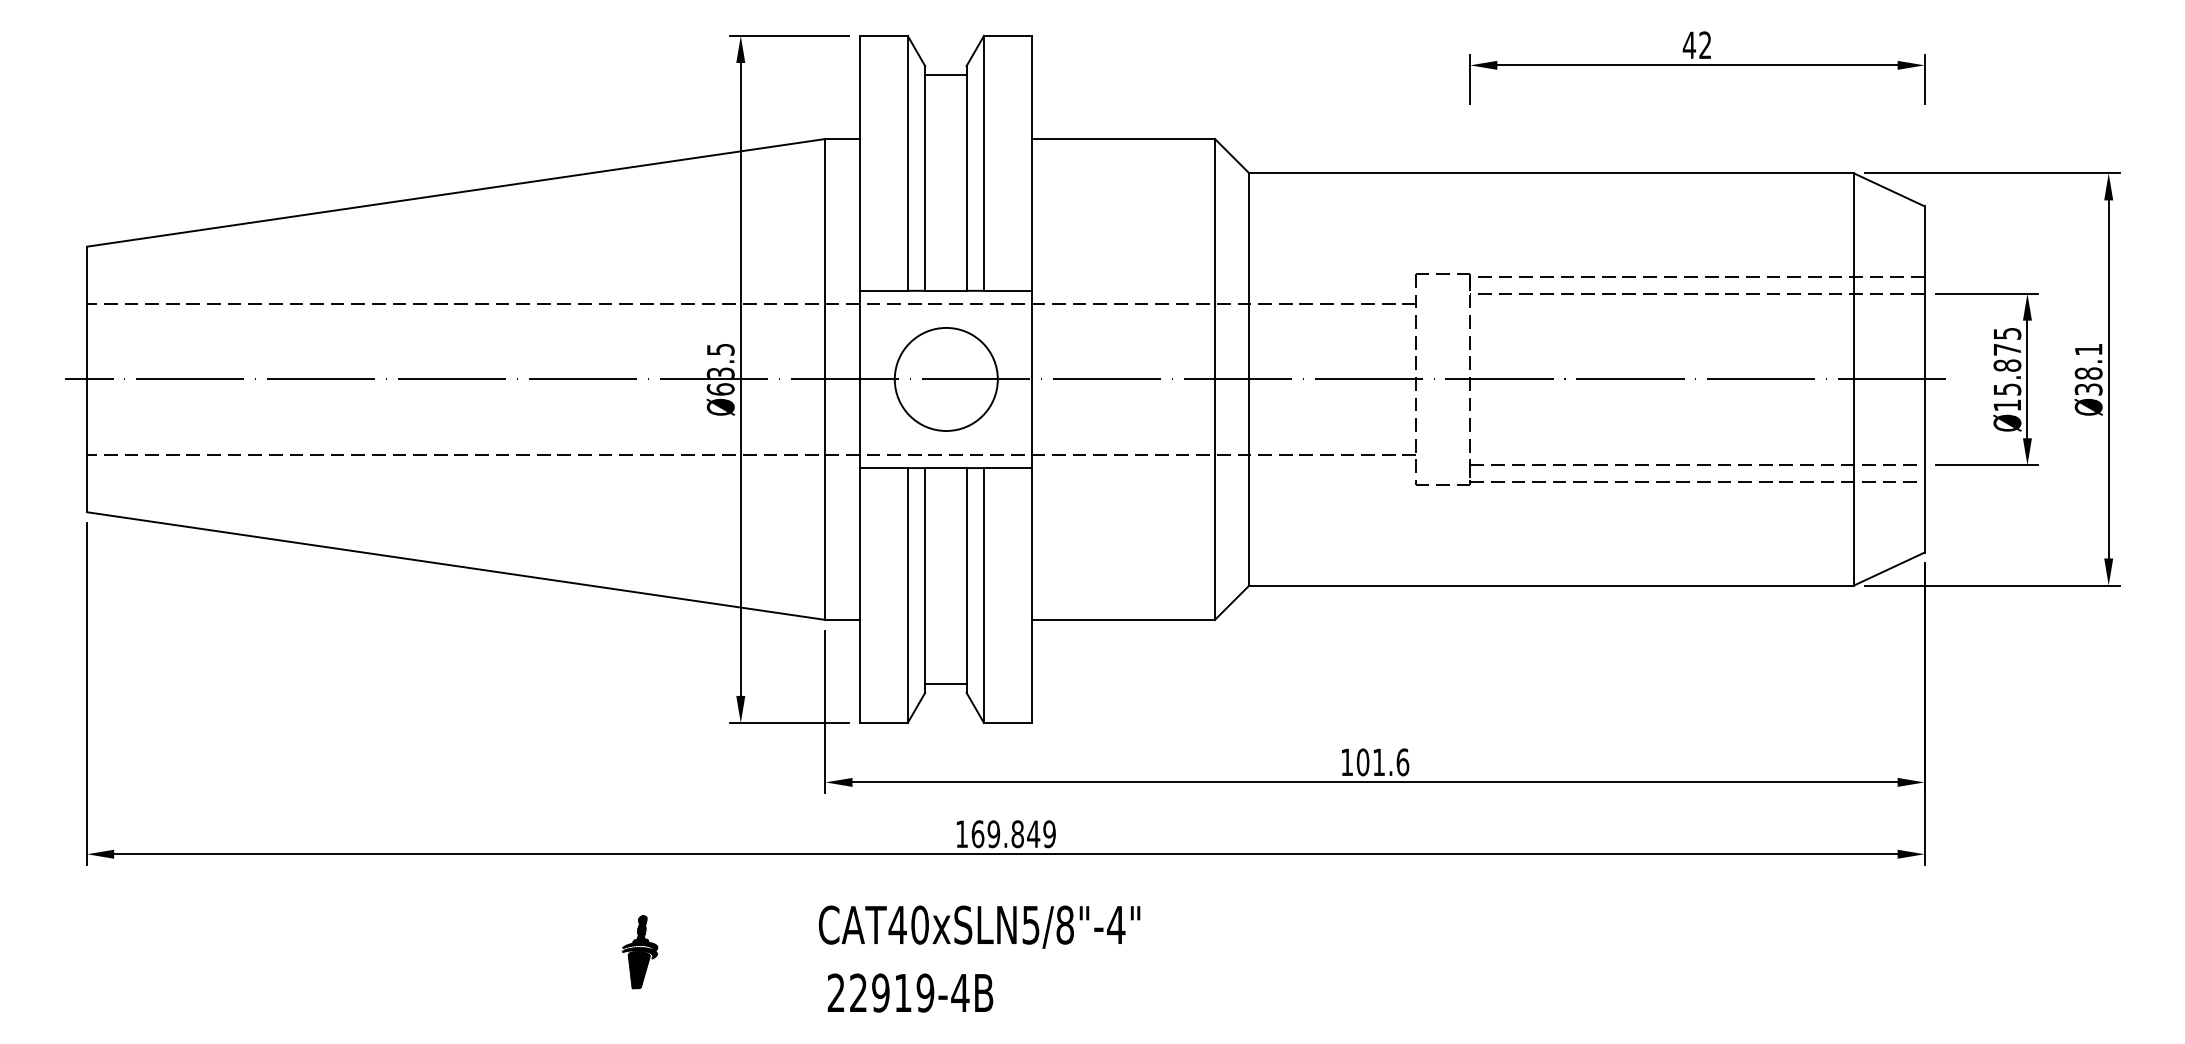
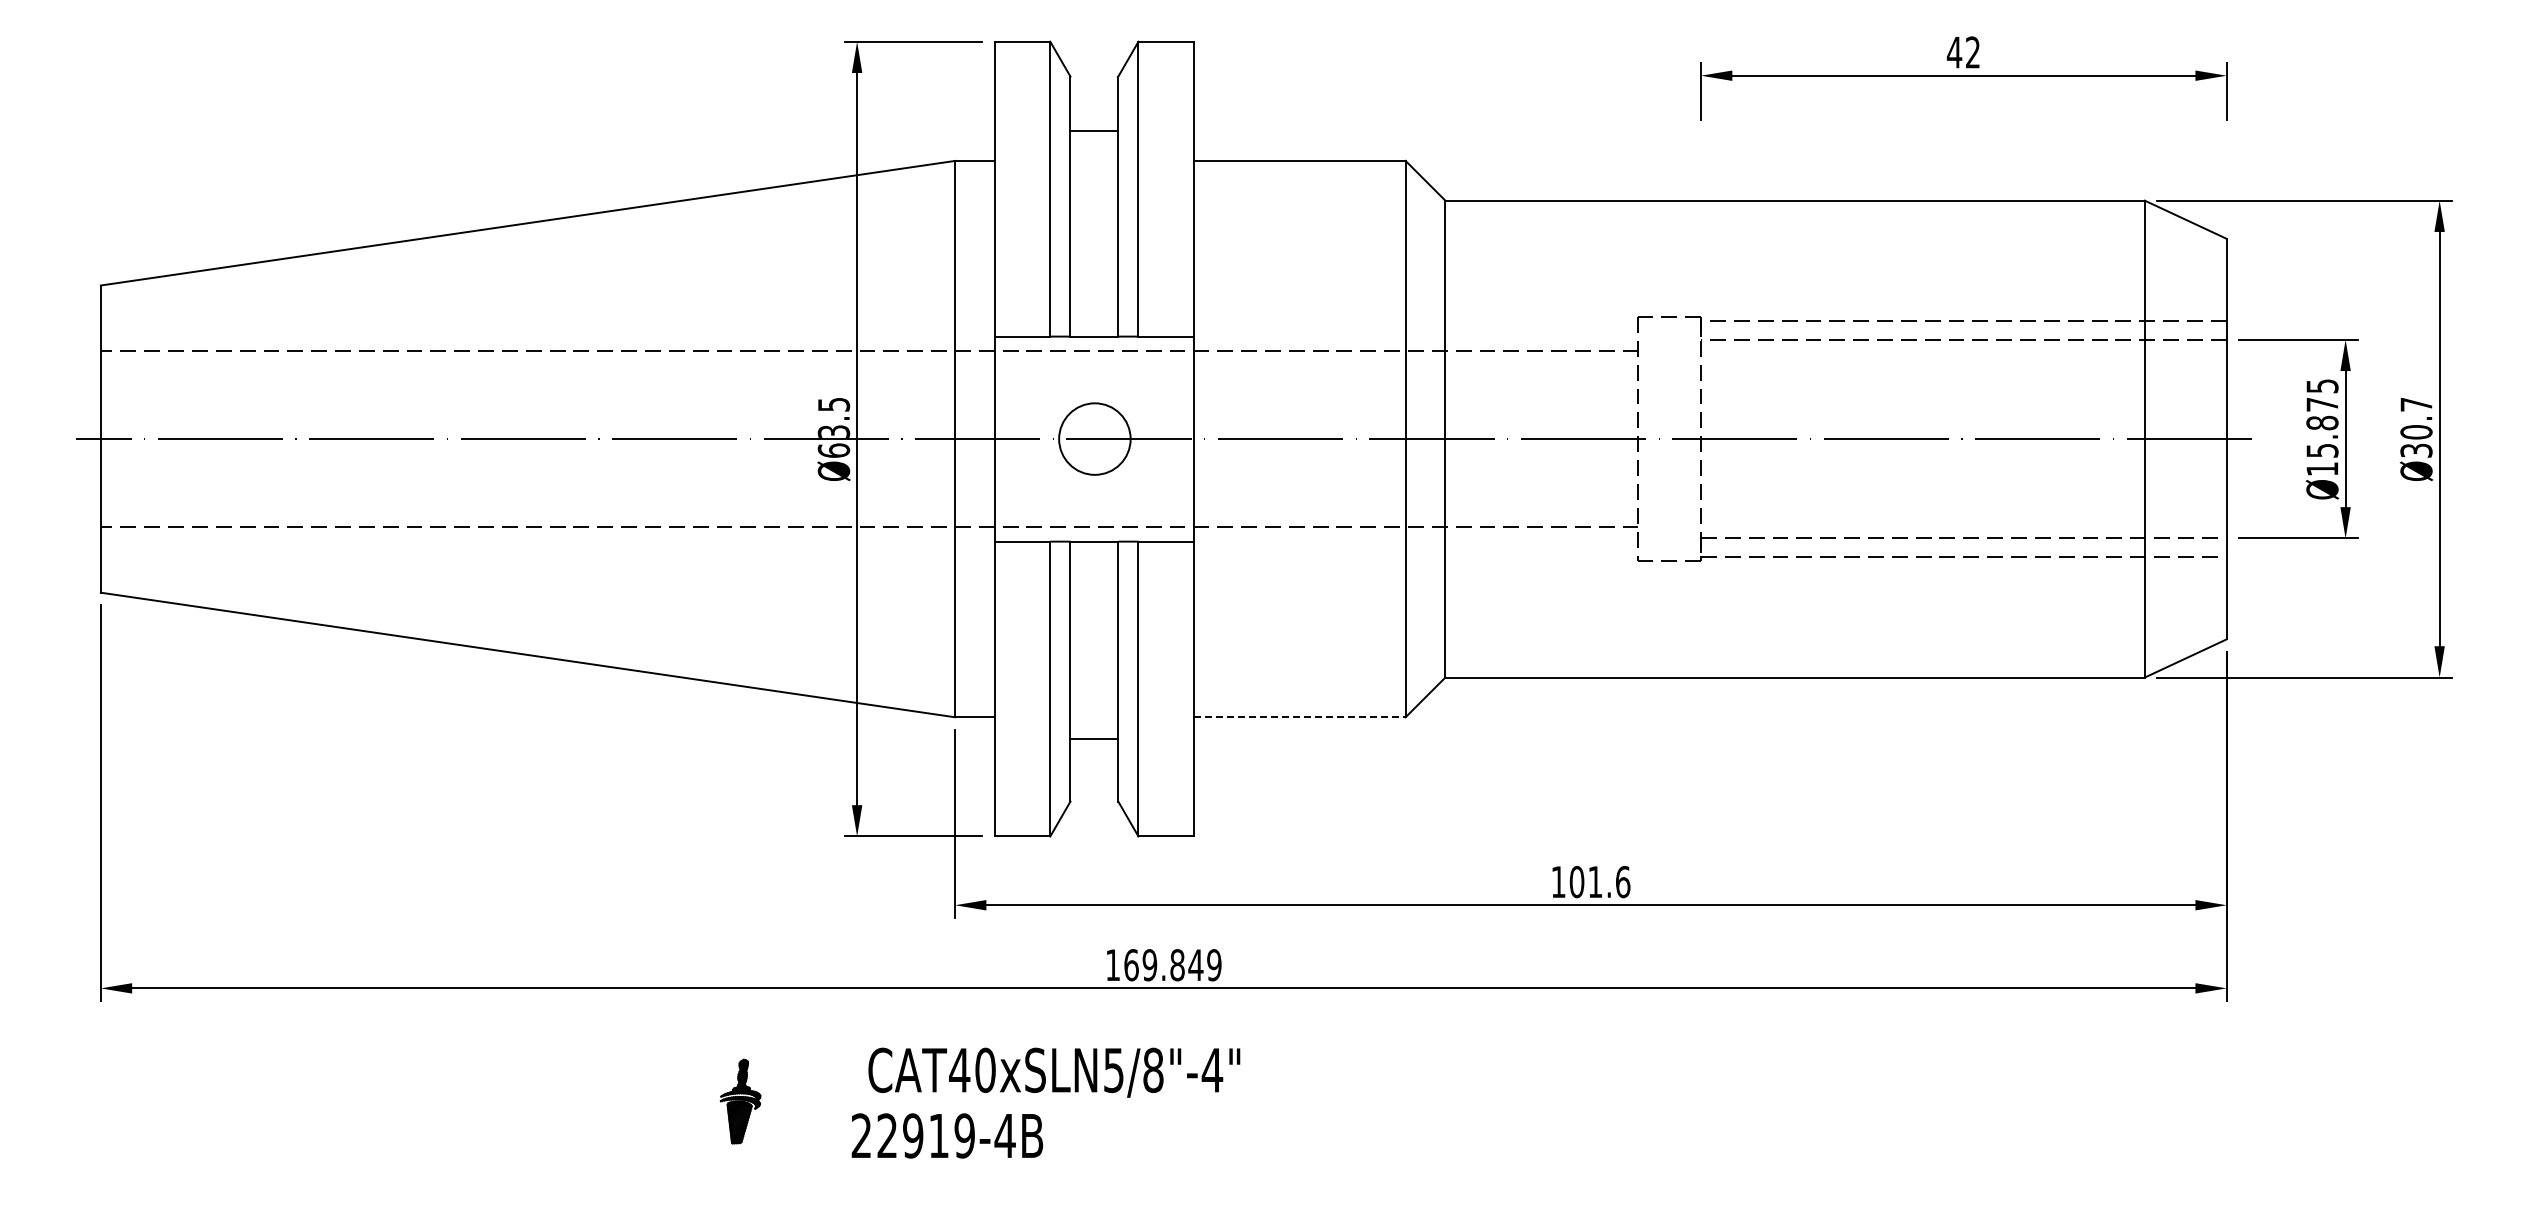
line: (945, 74) -> (1094, 131), moved
text: (2088, 361) -> (2416, 418), Ø38.1 -> Ø30.7
circle: (945, 378) -> (1094, 438), size x0.6
line: (1124, 620) -> (1300, 717), solid -> dashed
line: (945, 684) -> (1094, 738), moved
text: (979, 926) -> (1054, 1072), moved
text: (910, 992) -> (947, 1135), moved

